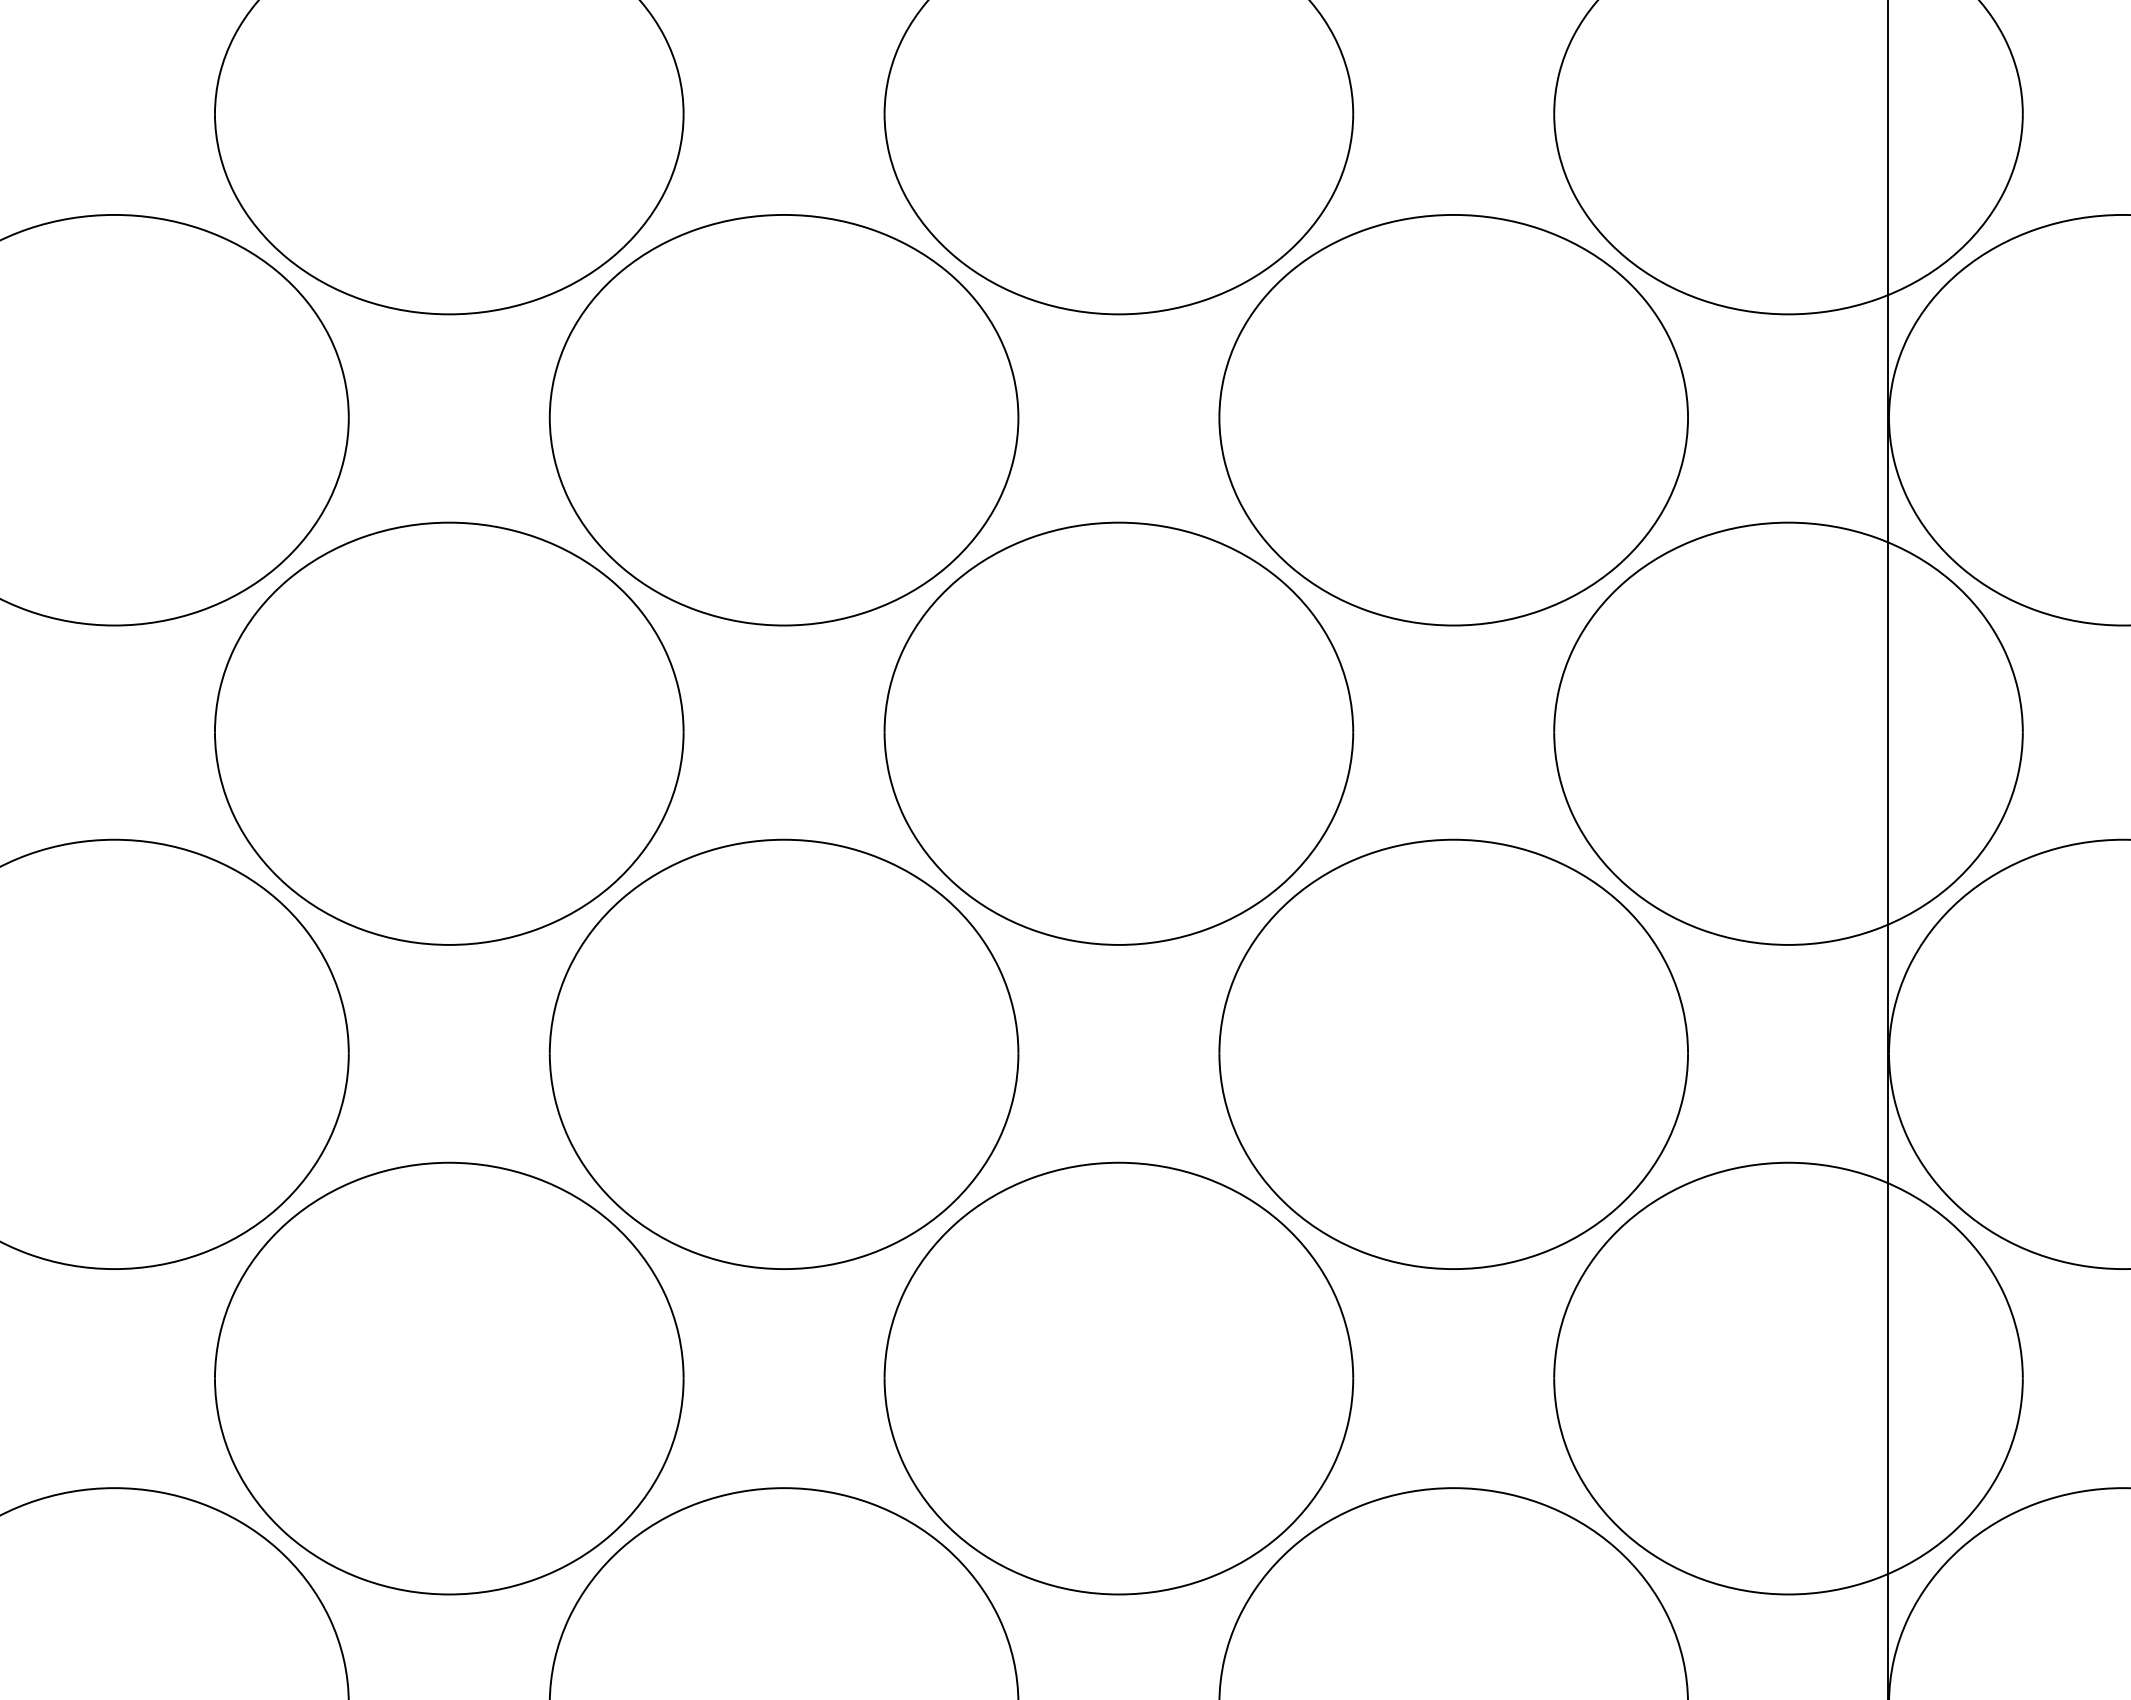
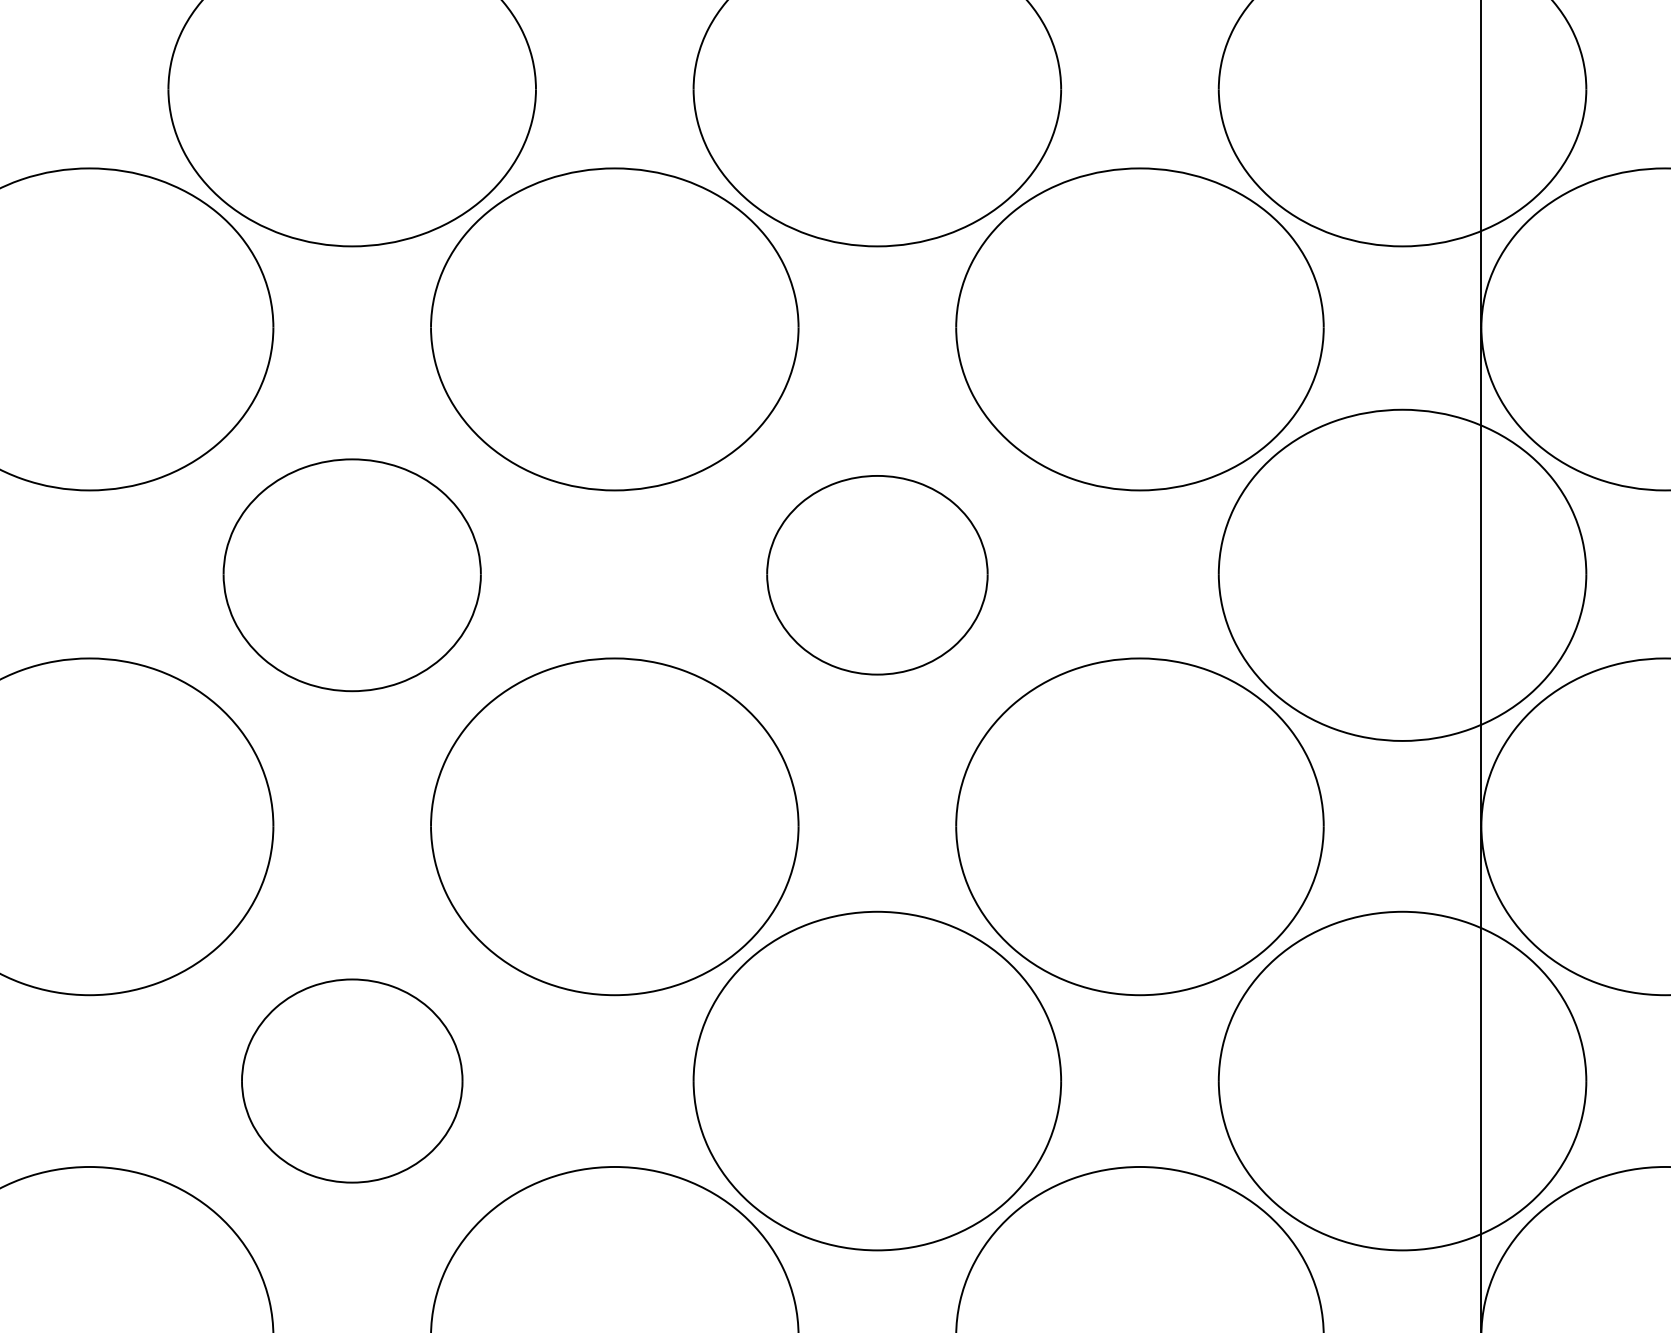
part: (449, 733) -> (352, 575), size x0.7
part: (1118, 733) -> (877, 575), size x0.6
part: (449, 1378) -> (352, 1081), size x0.6

